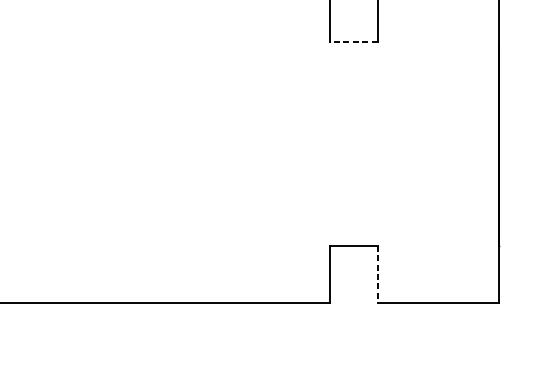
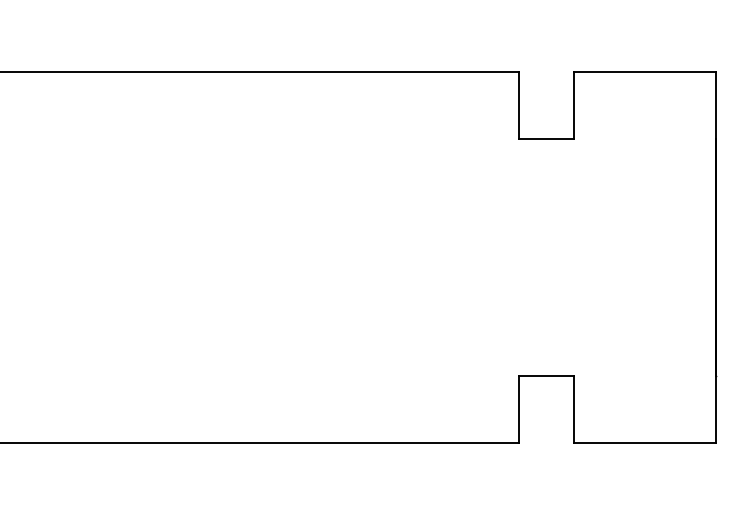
line: (353, 41) -> (546, 138), dashed -> solid
line: (377, 275) -> (574, 410), dashed -> solid

